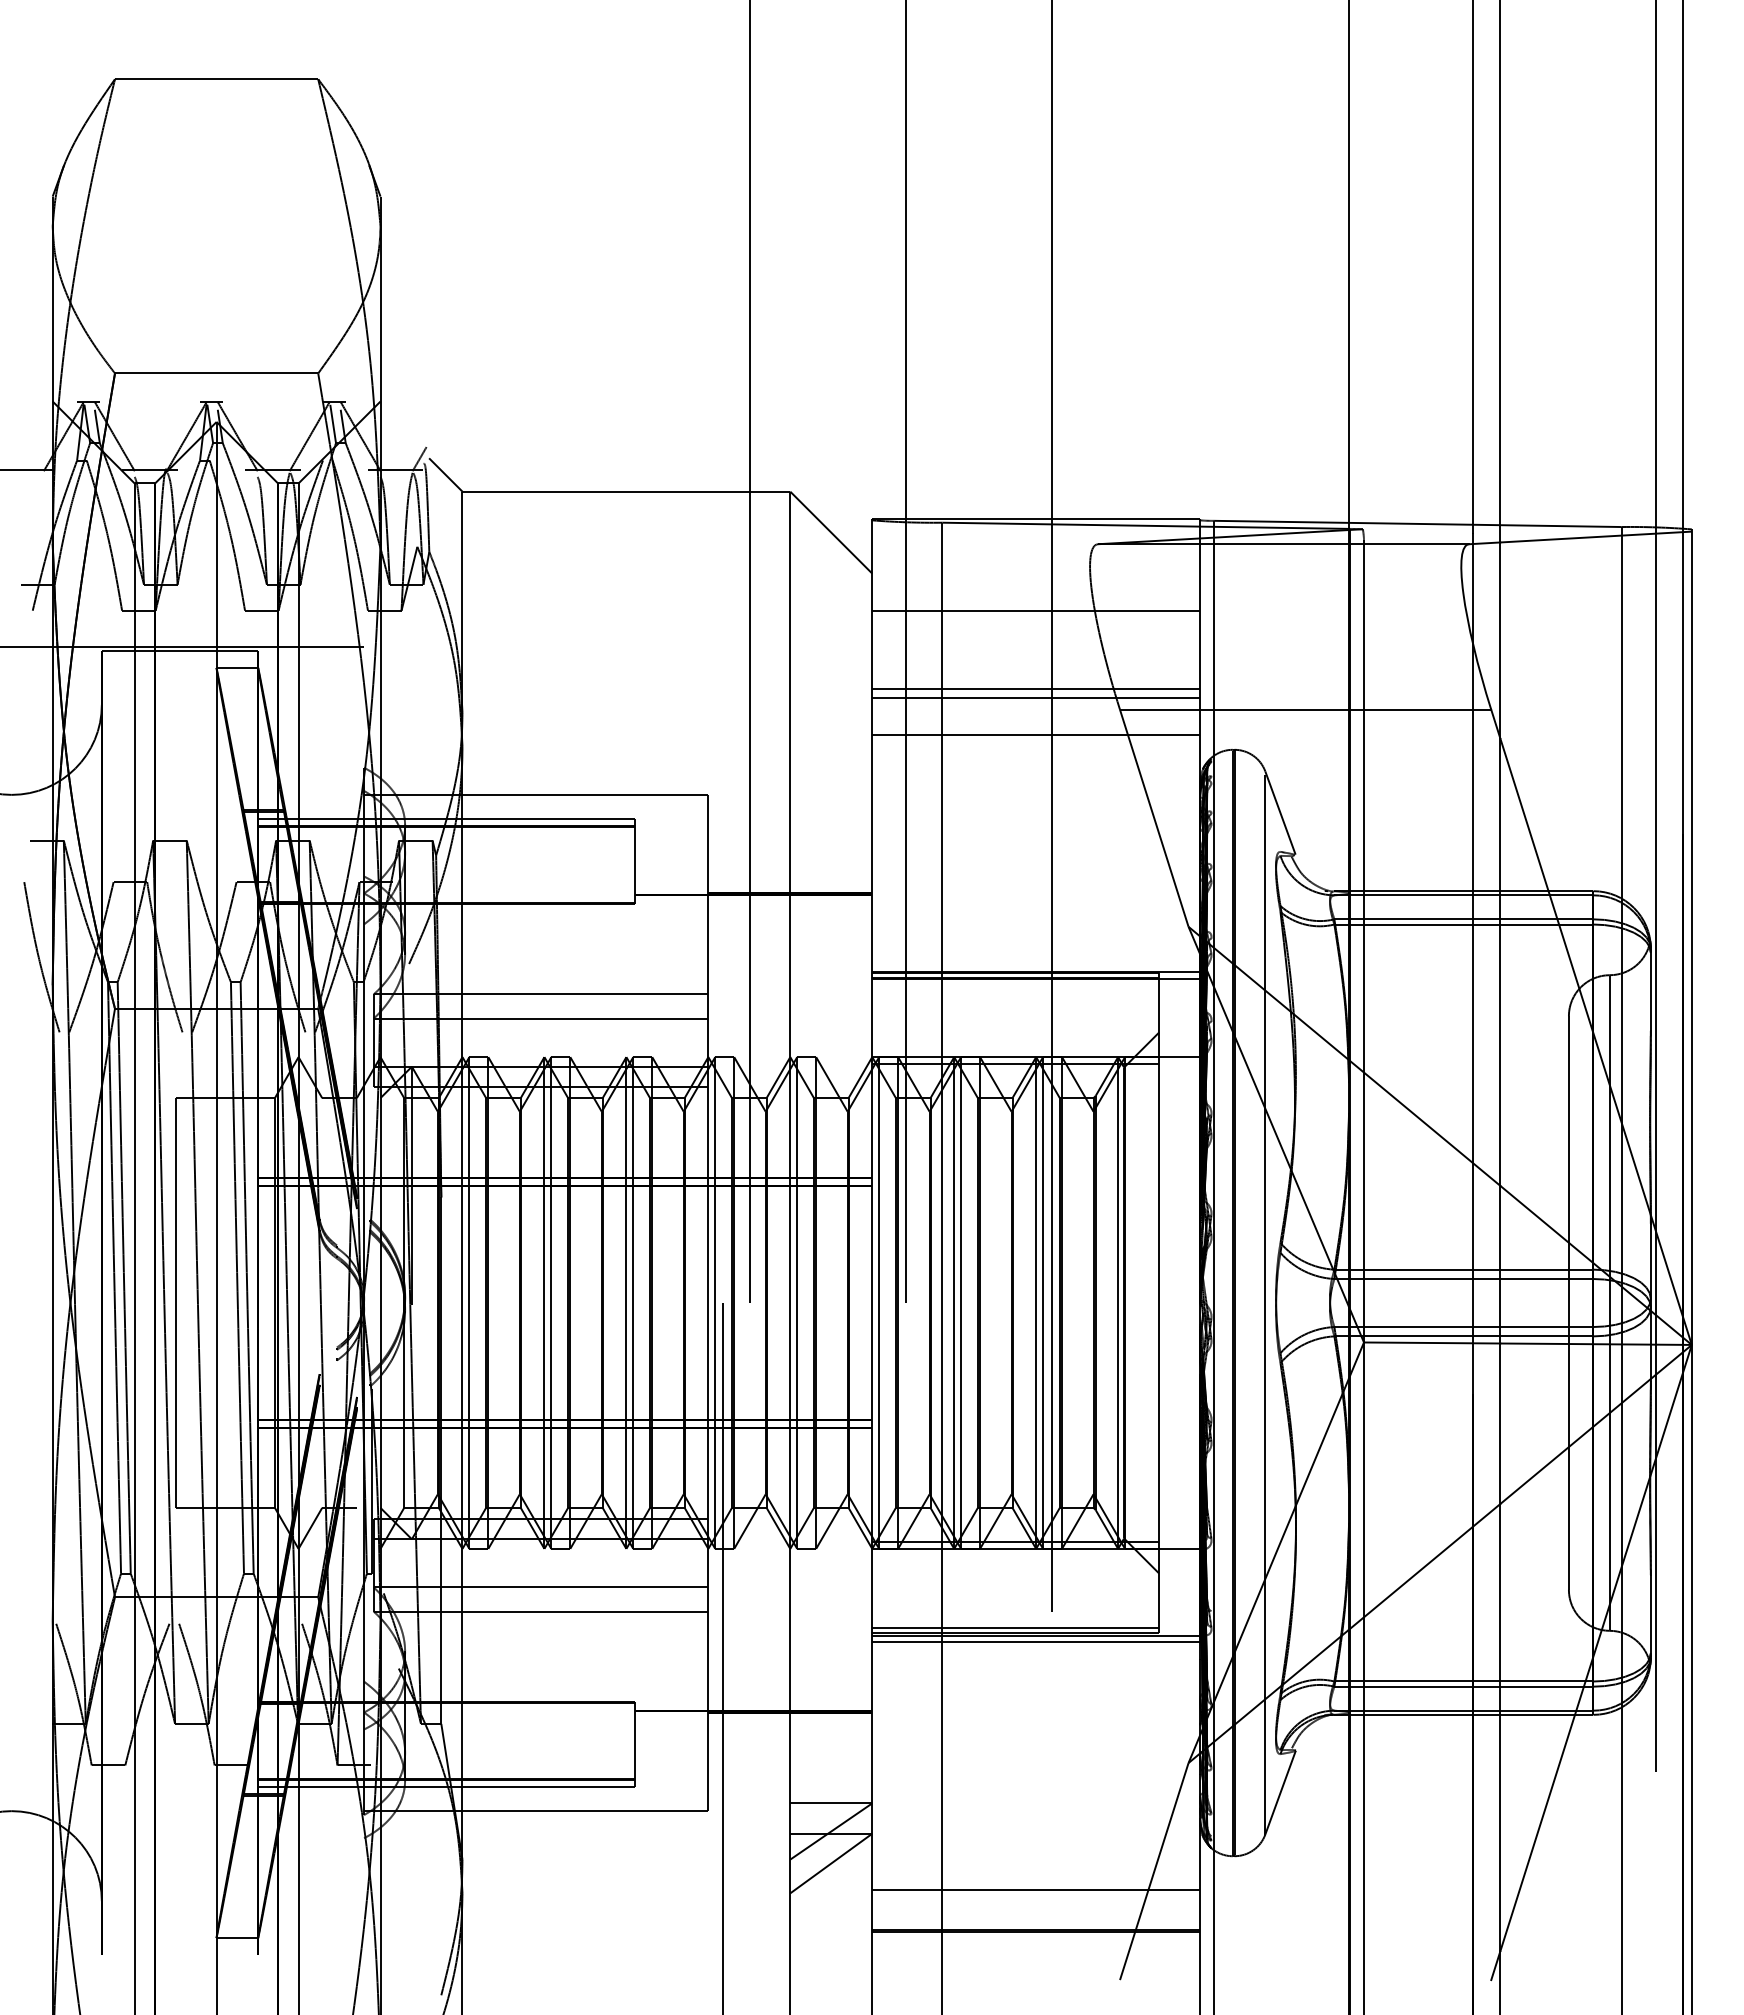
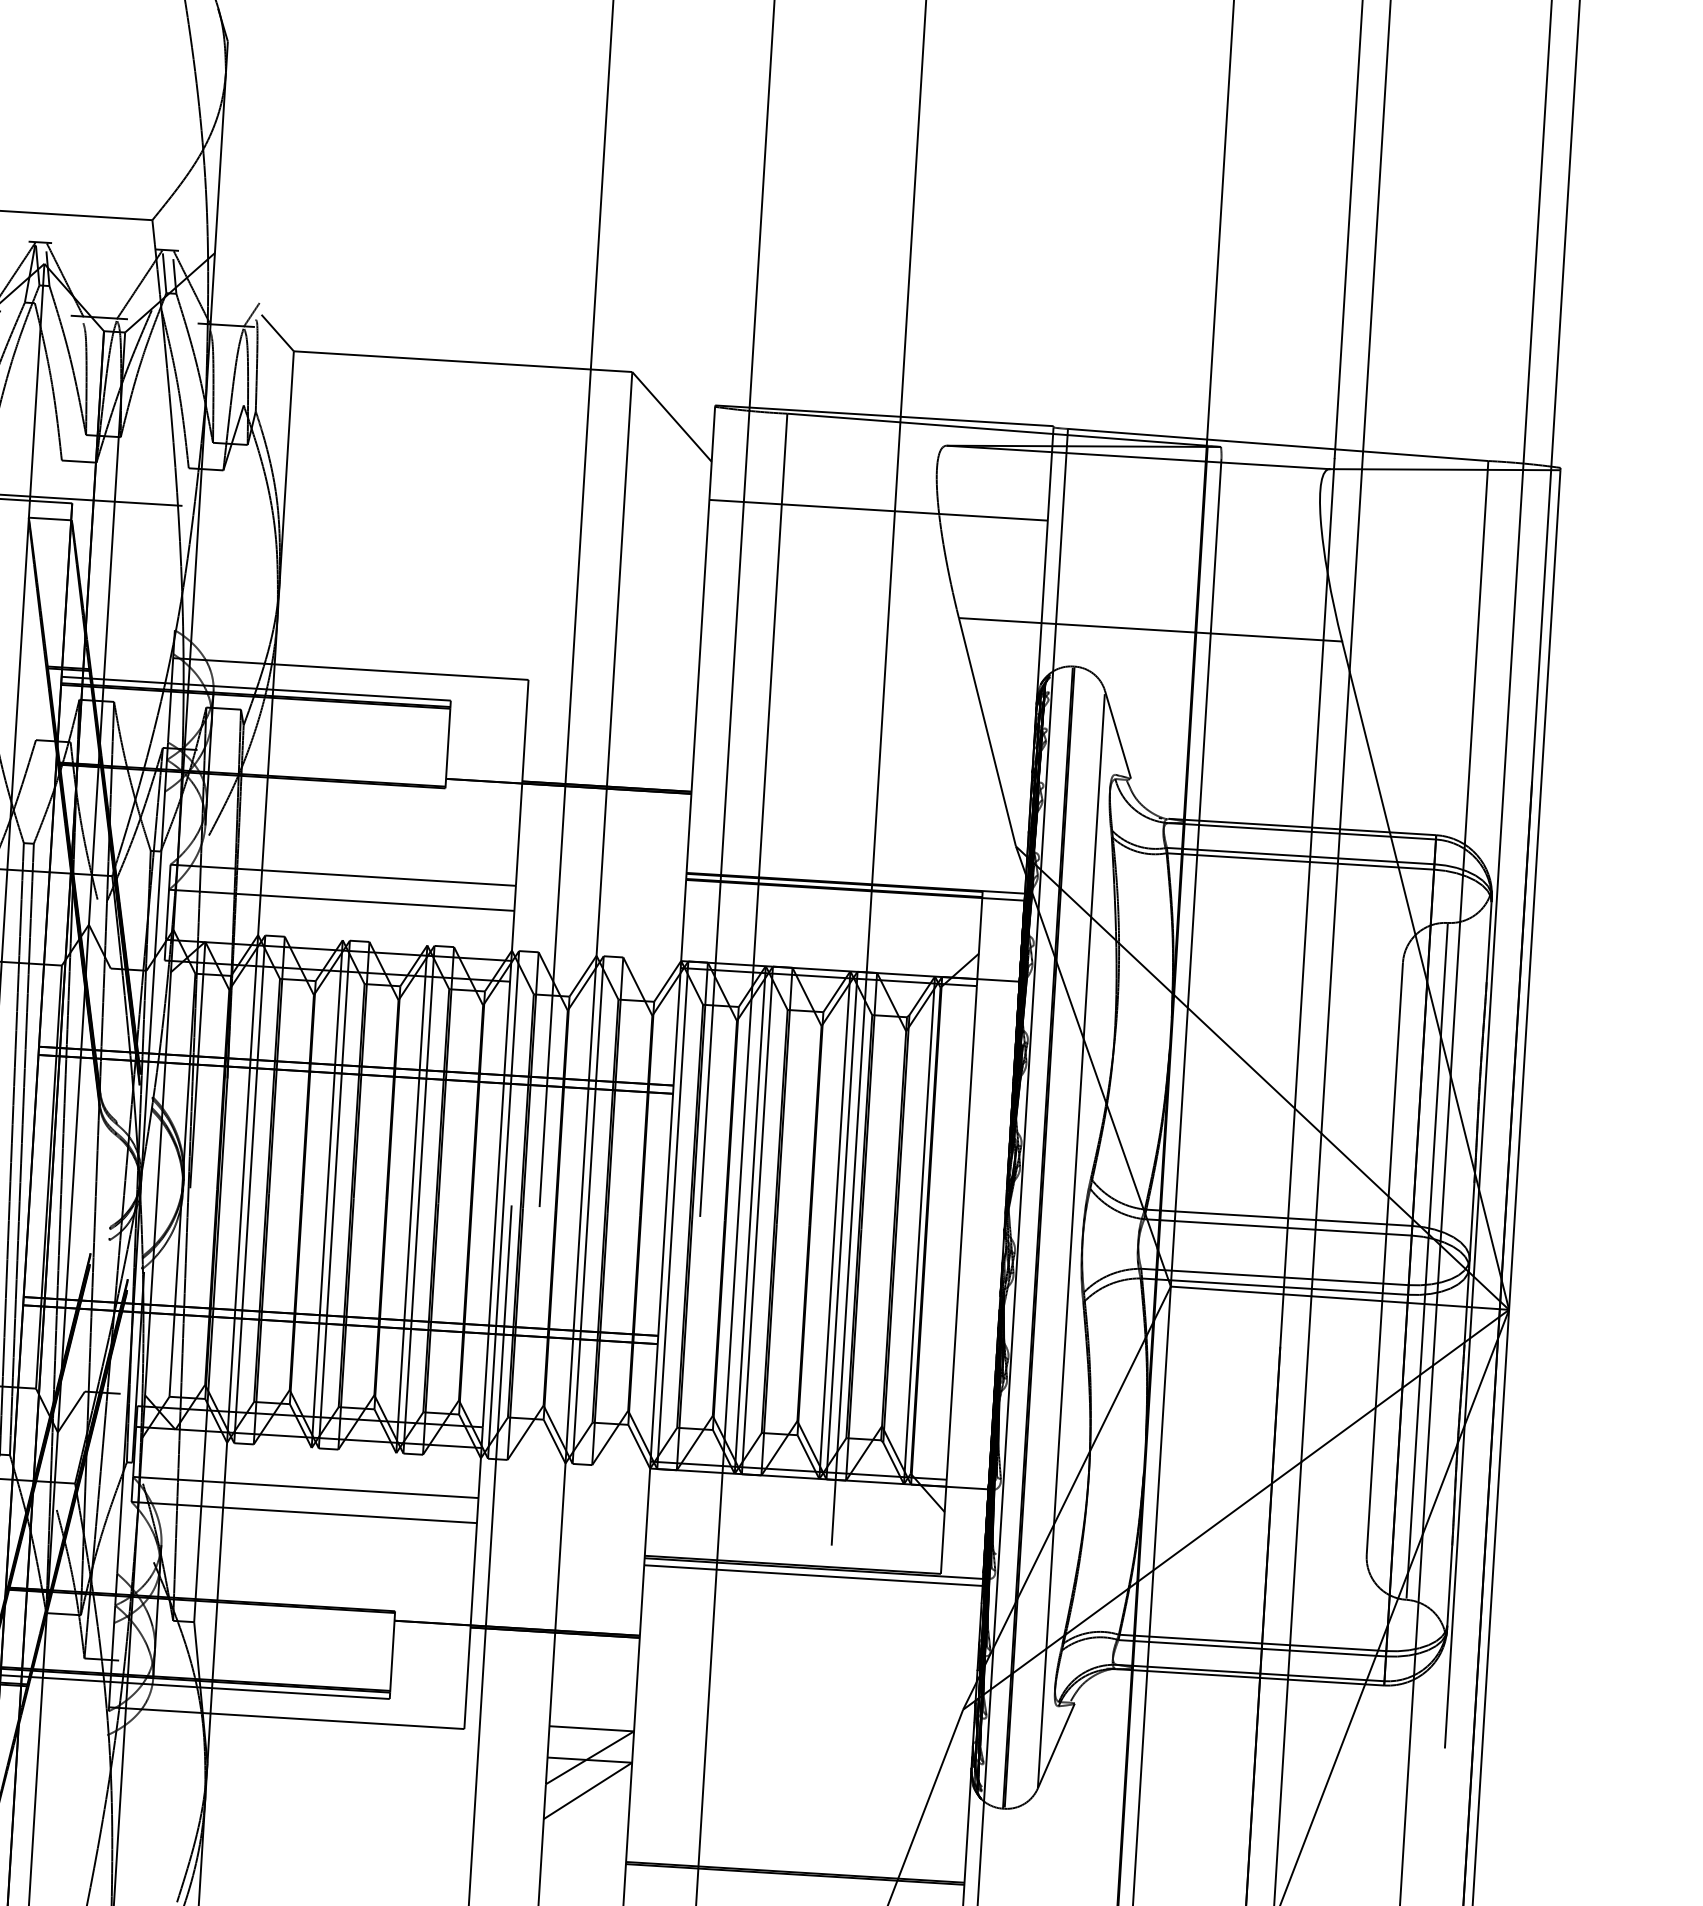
line: (1036, 688) -> (874, 590), removed
line: (1036, 698) -> (873, 601), removed
line: (1036, 734) -> (871, 638), removed
line: (1015, 1628) -> (792, 1559), removed
line: (1036, 1889) -> (798, 1830), removed

